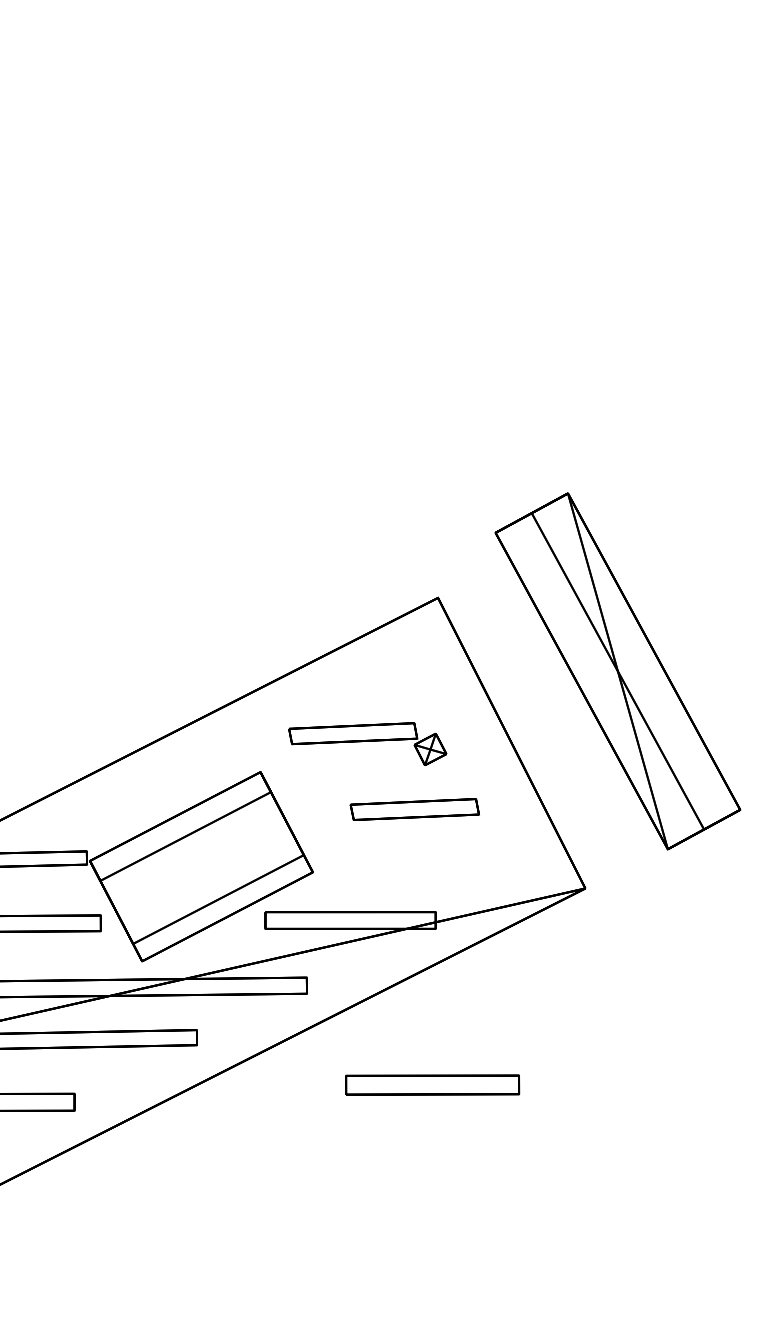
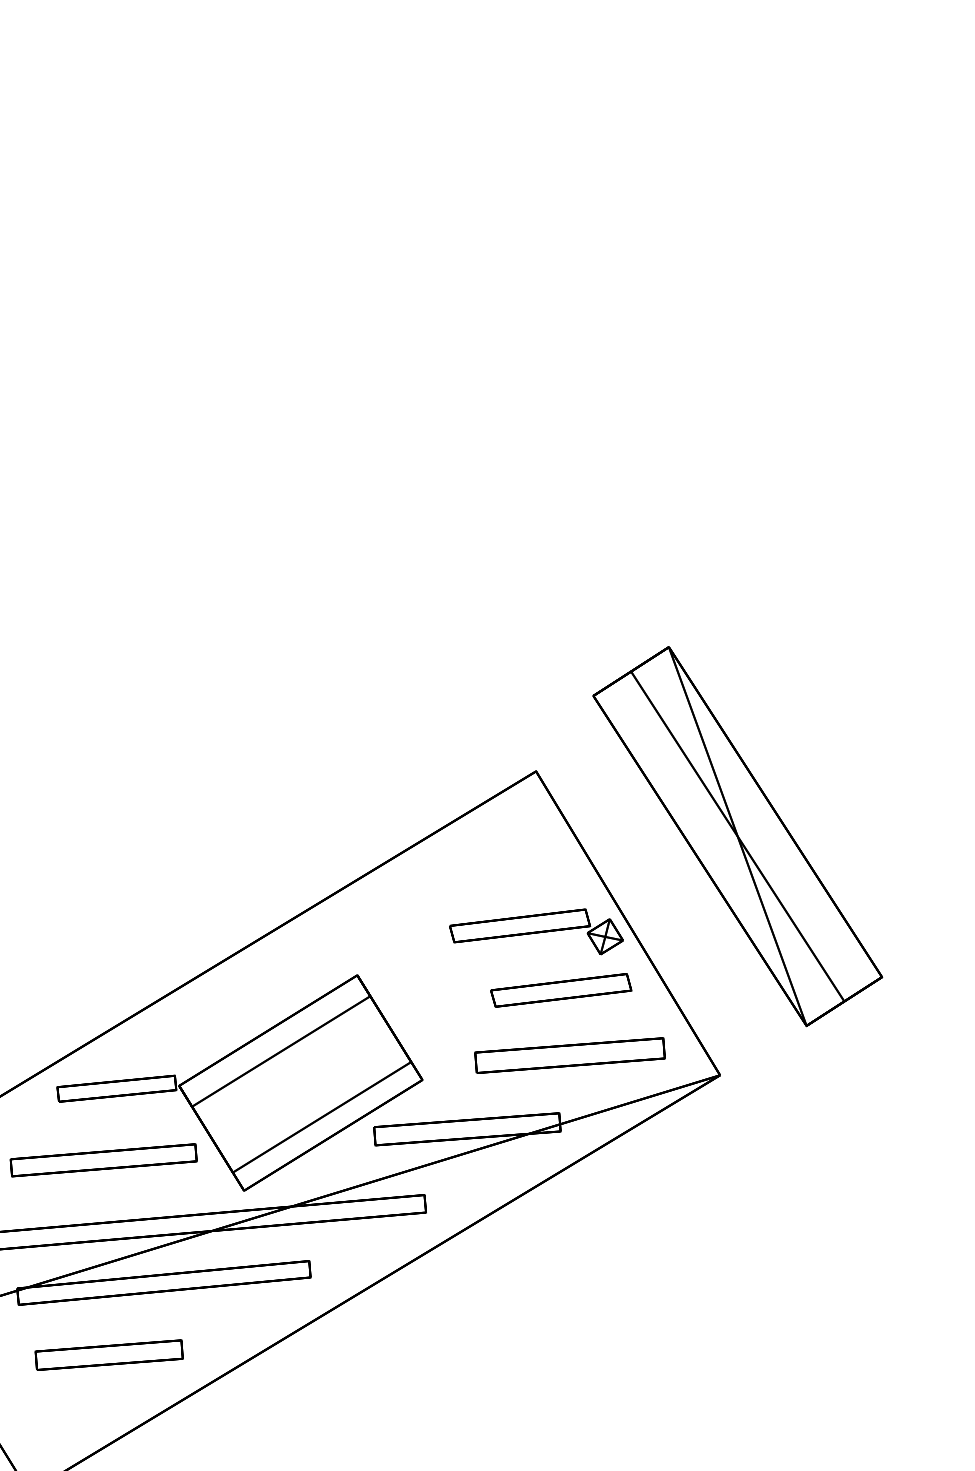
part: (367, 739) -> (536, 931), moved
part: (415, 809) -> (561, 990), moved
part: (432, 1084) -> (569, 1055), moved

